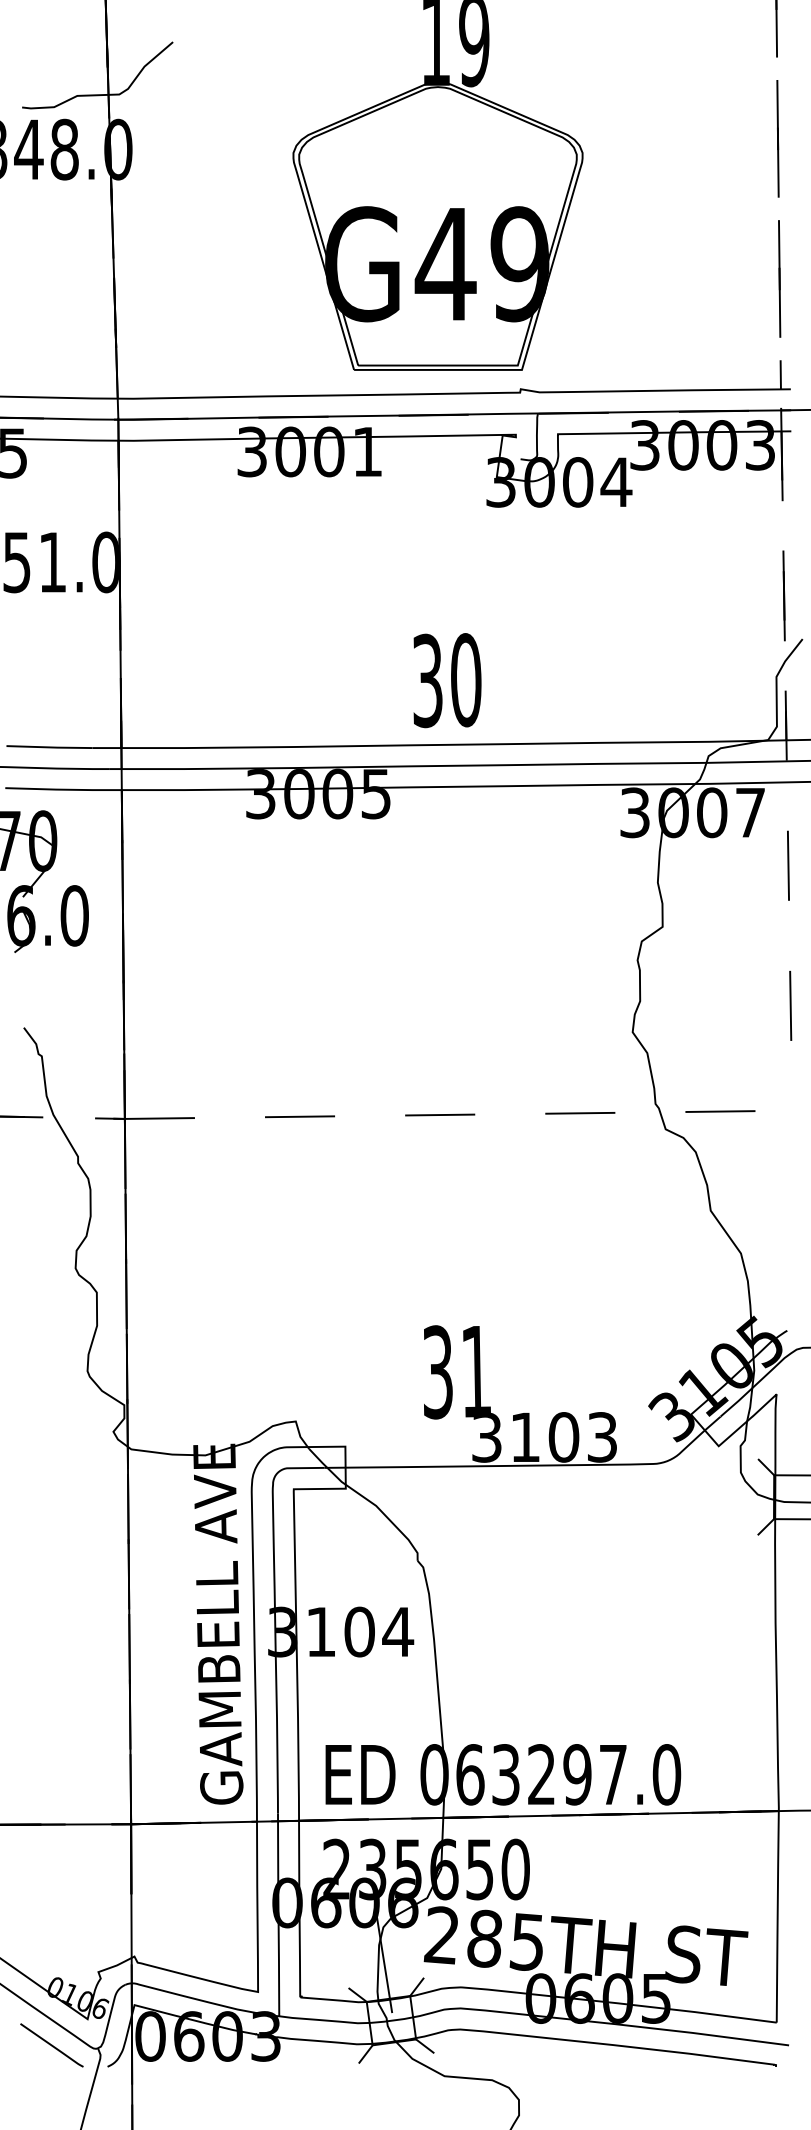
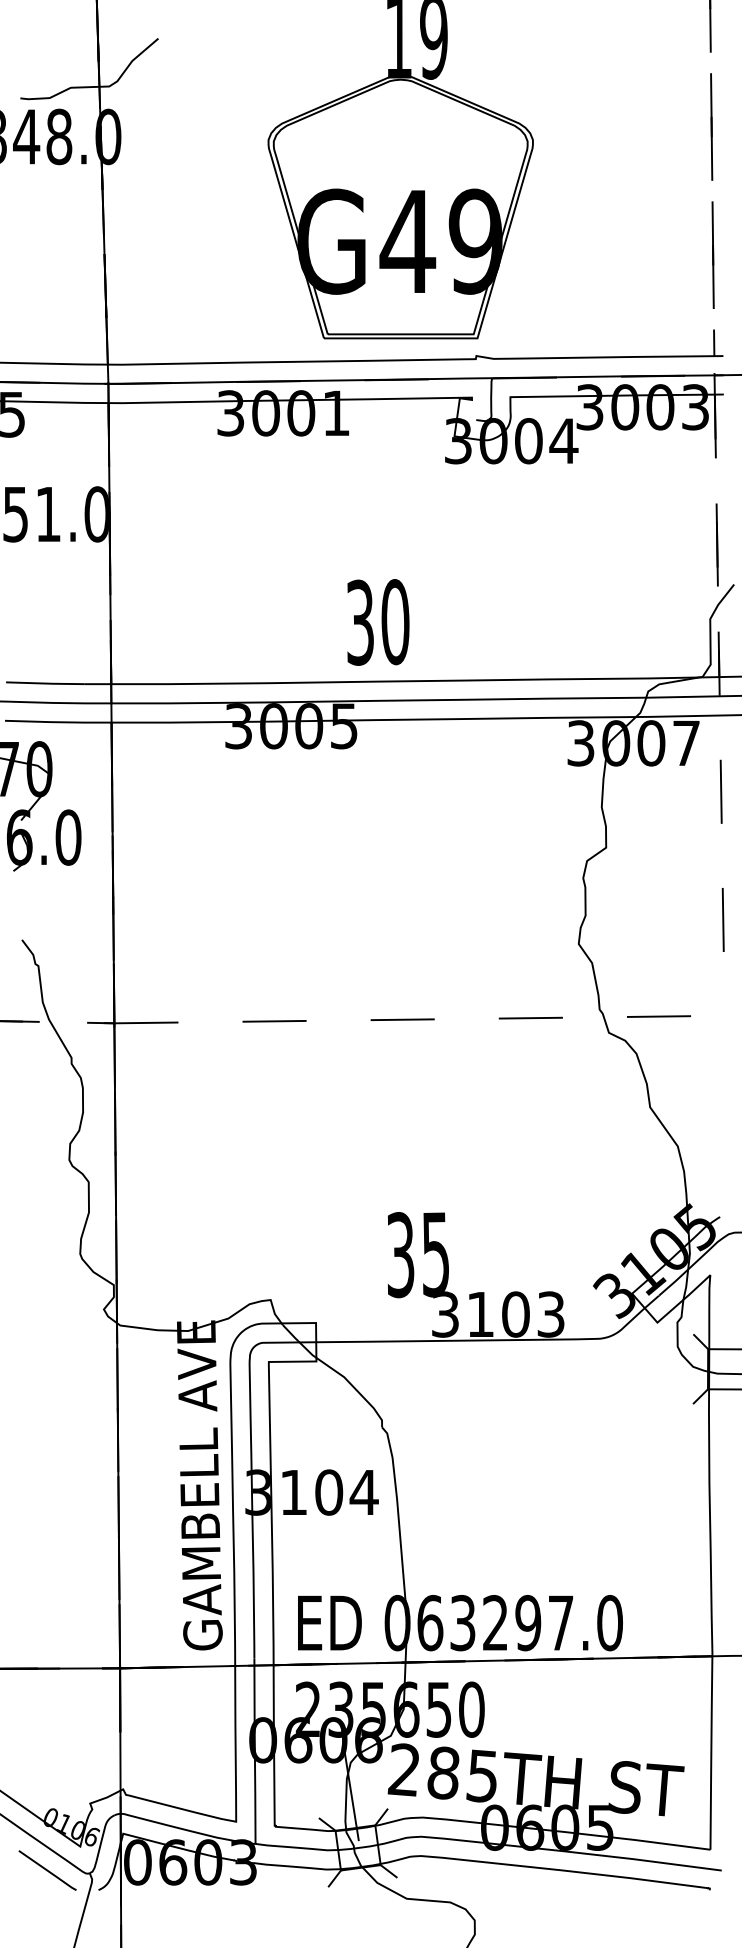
text: (447, 680) -> (378, 622), moved
text: (477, 1371) -> (436, 1254), 31 -> 35

